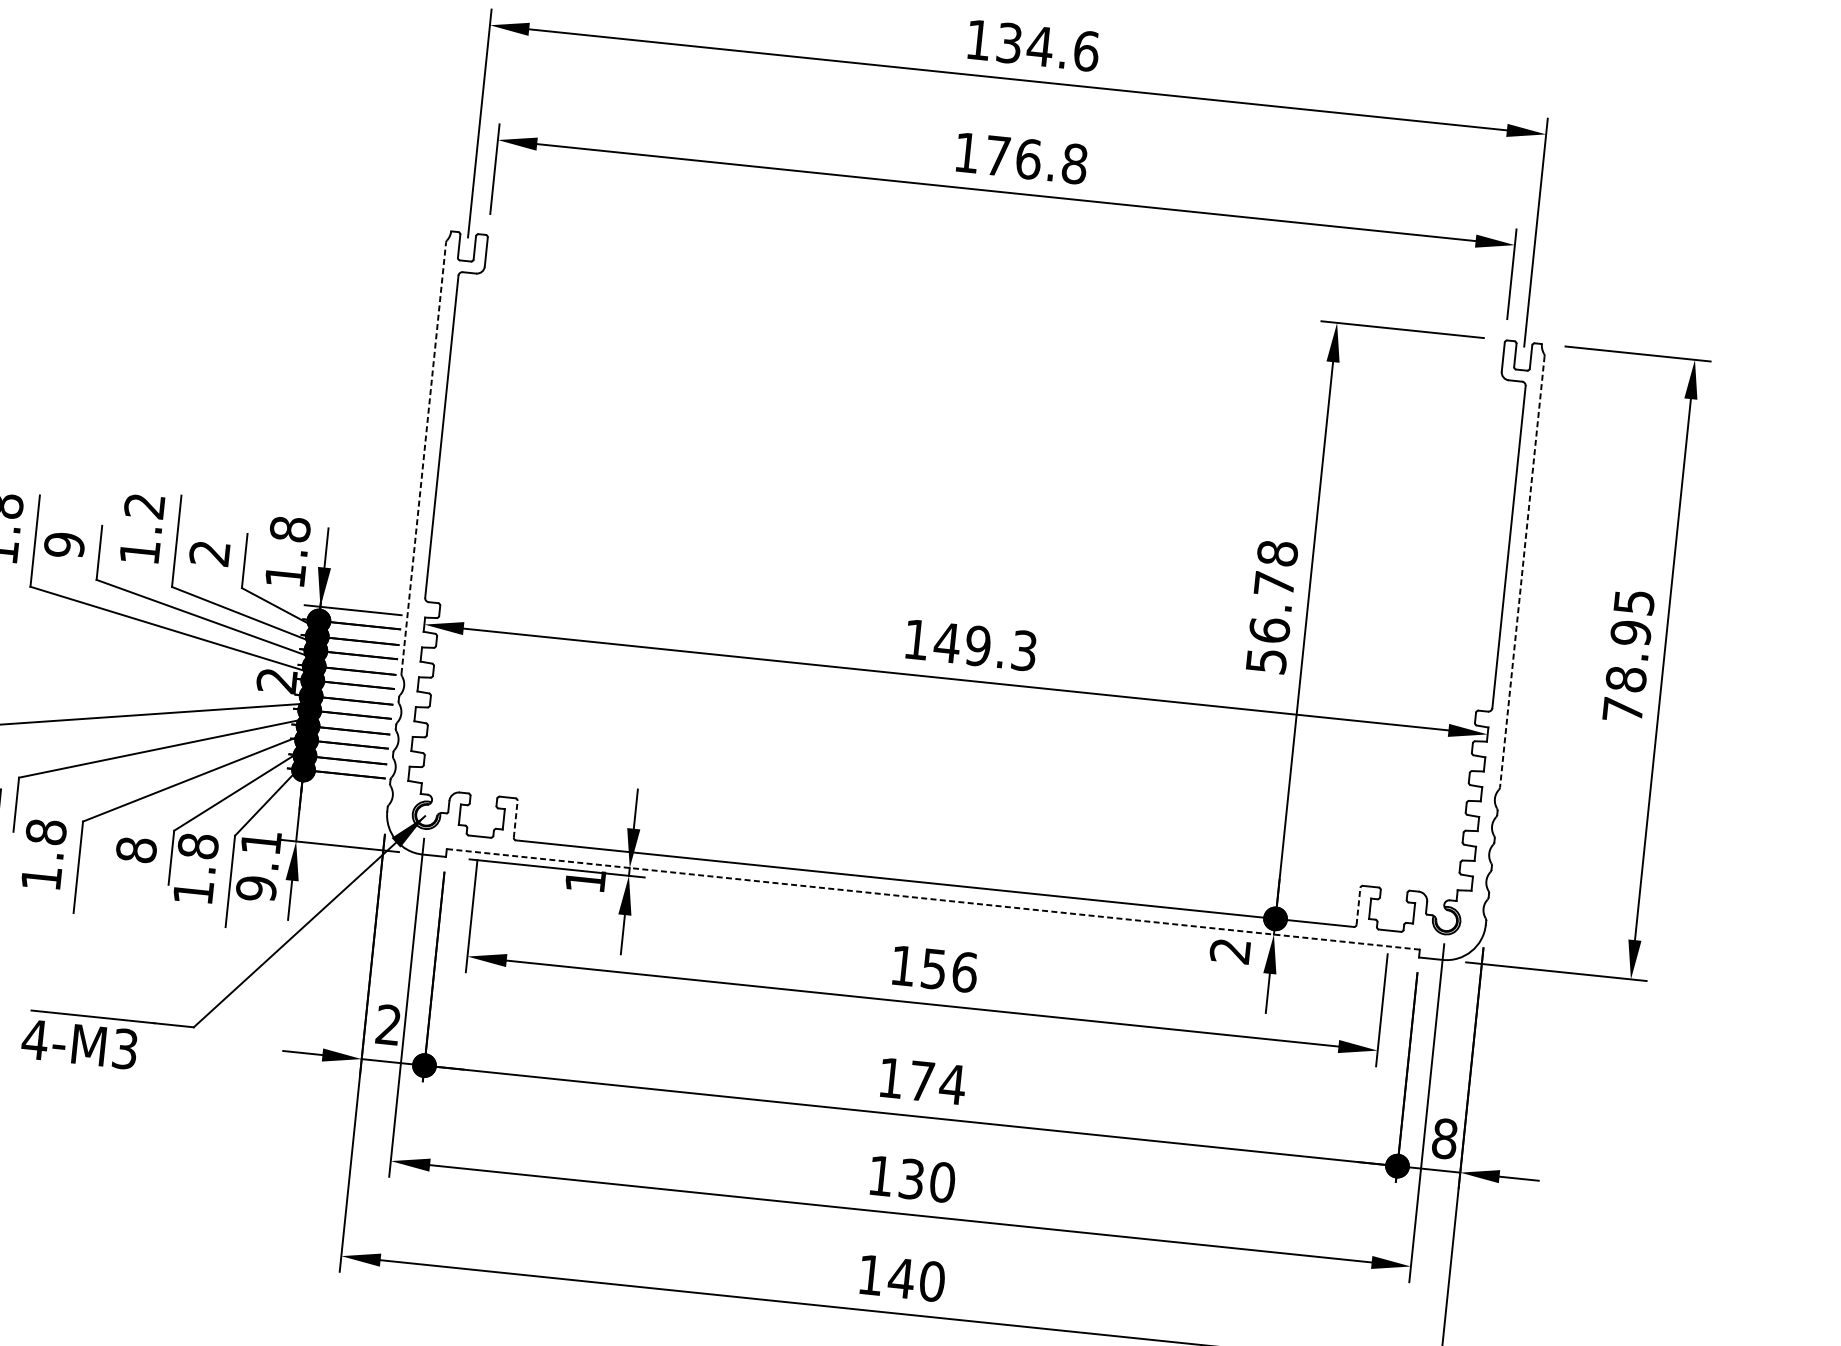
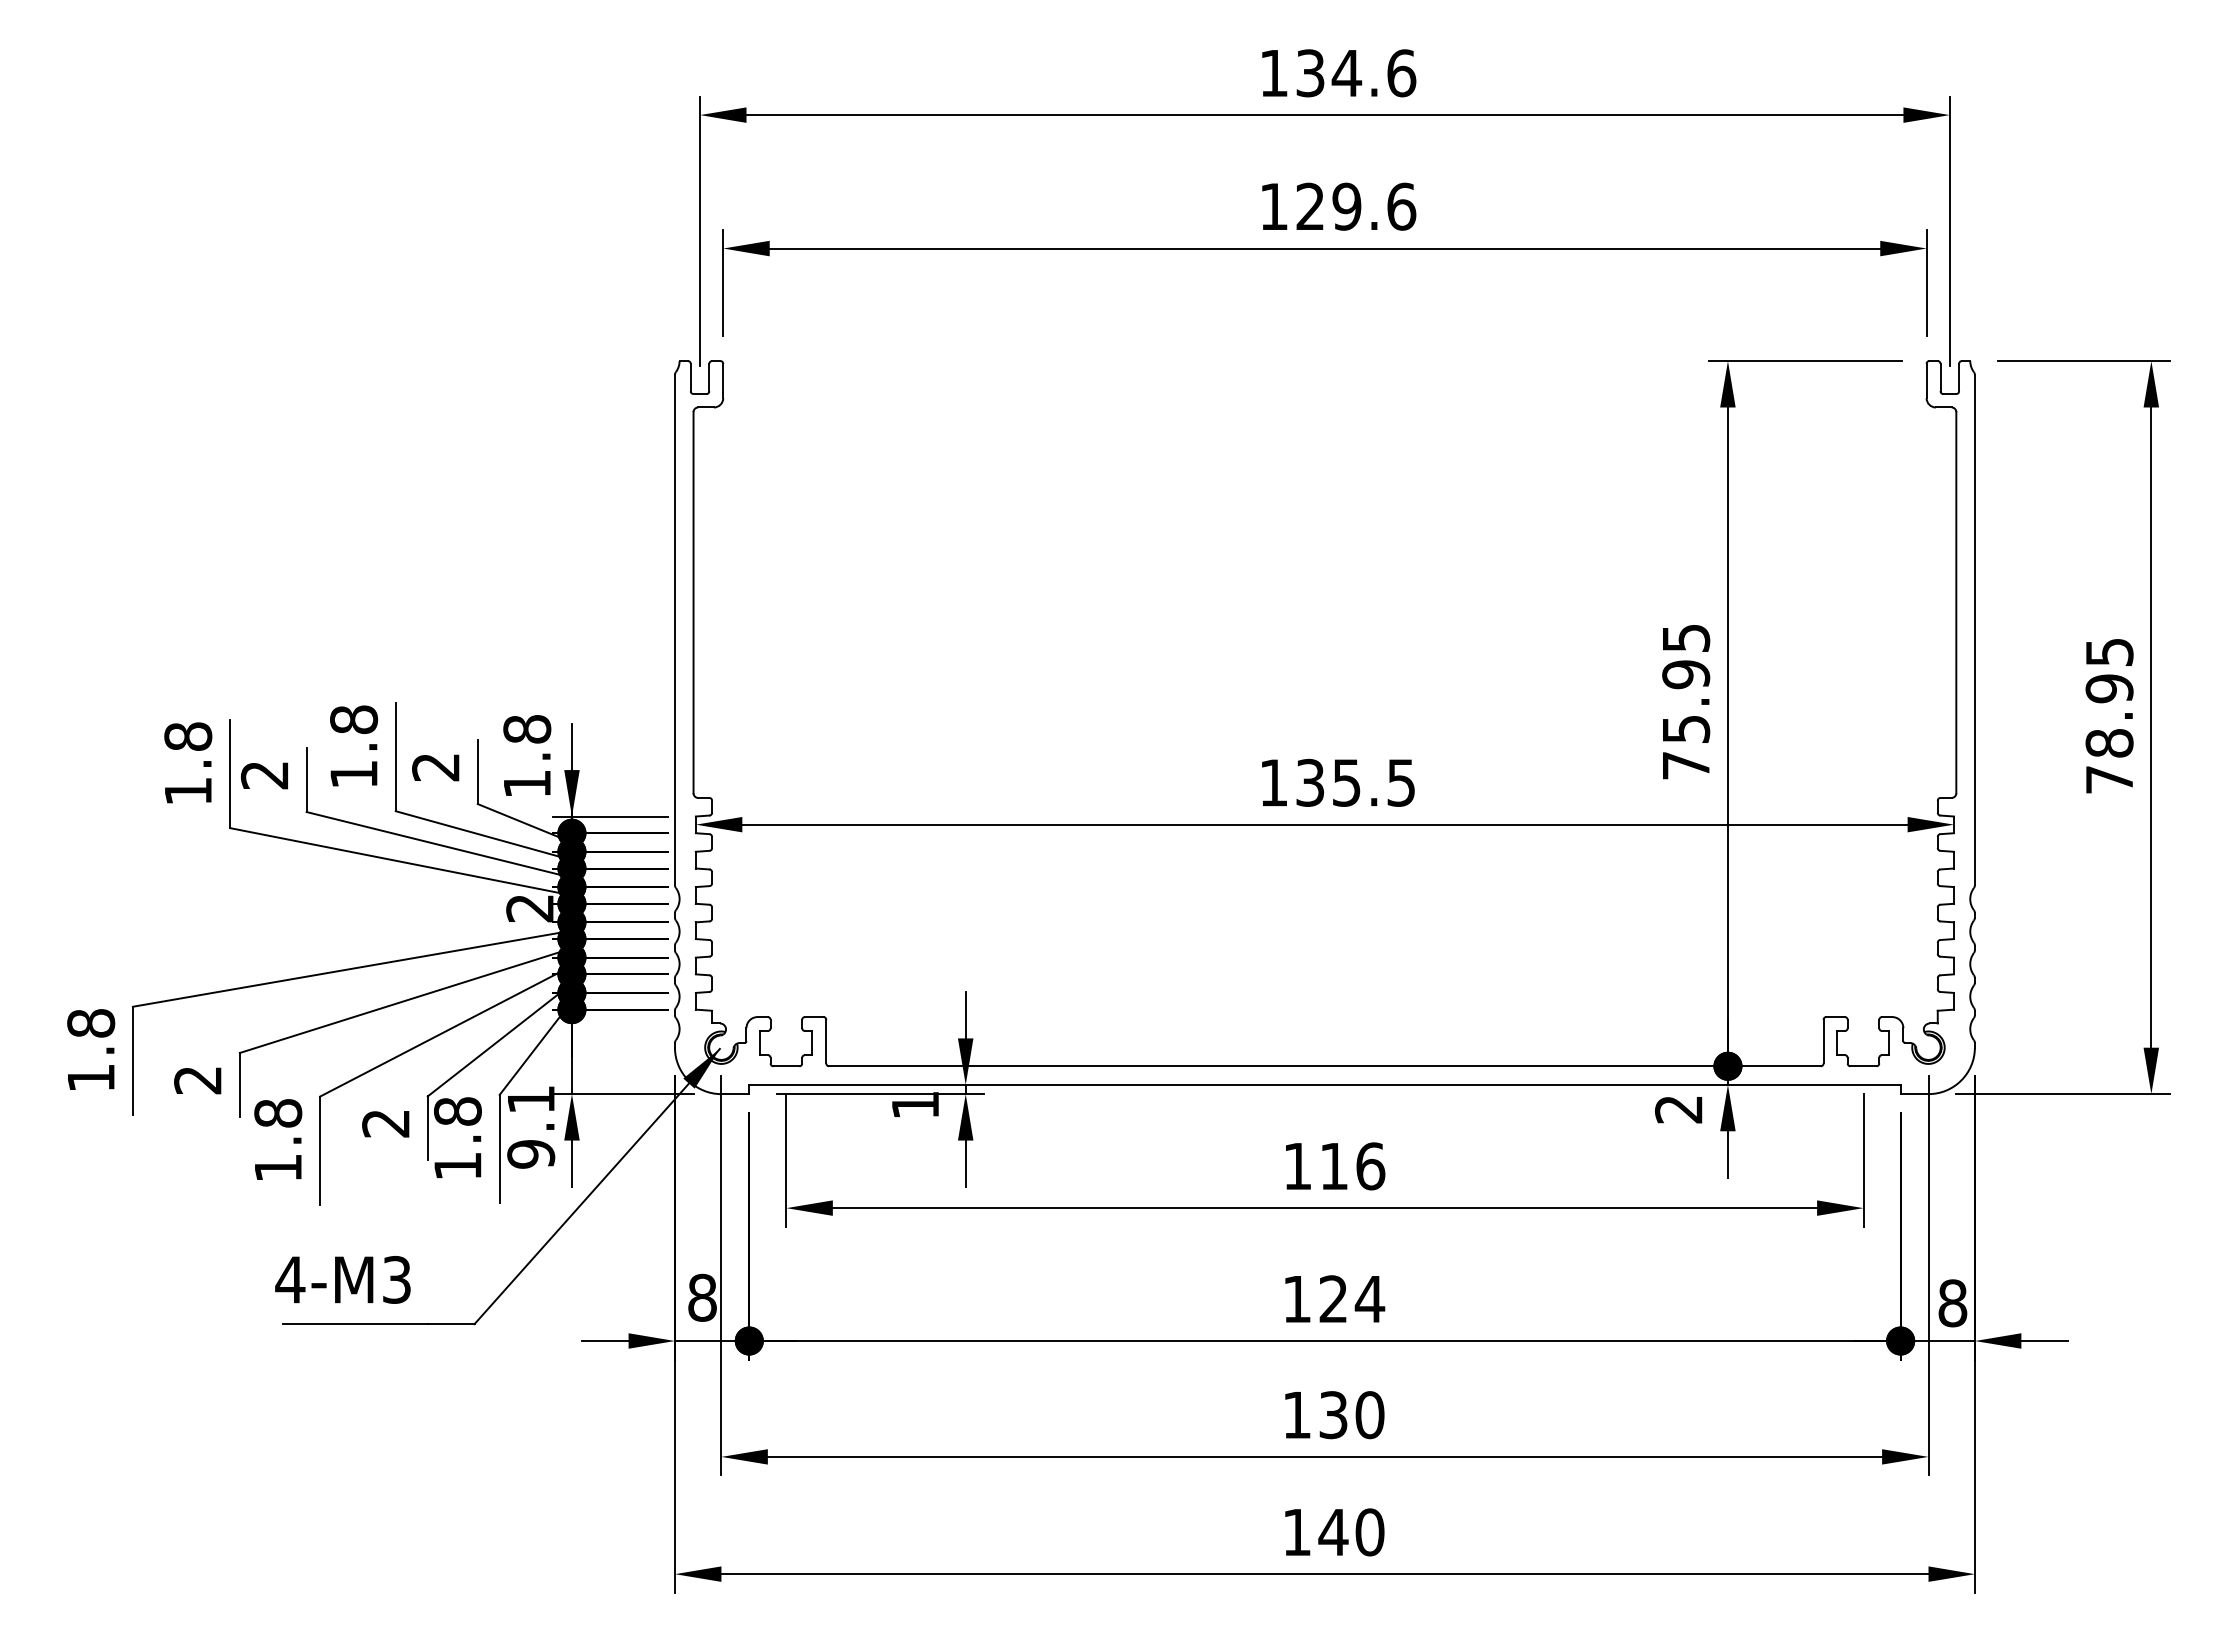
text: (1036, 159) -> (1356, 206), 176.8 -> 129.6
line: (423, 457) -> (674, 629), dashed -> solid
text: (145, 505) -> (354, 719), 1.2 -> 1.8
text: (64, 545) -> (264, 775), 9 -> 2
line: (1521, 572) -> (1974, 630), dashed -> solid
text: (1272, 606) -> (1686, 701), 56.78 -> 75.95
text: (985, 646) -> (1355, 782), 149.3 -> 135.5
line: (515, 819) -> (826, 1041), dashed -> solid
text: (136, 850) -> (386, 1123), 8 -> 2
line: (932, 899) -> (1324, 1084), dashed -> solid
line: (1358, 906) -> (1823, 1041), dashed -> solid
text: (933, 969) -> (1333, 1166), 156 -> 116
text: (388, 1024) -> (702, 1297), 2 -> 8
text: (79, 1043) -> (342, 1279), moved
text: (921, 1080) -> (1333, 1298), 174 -> 124

